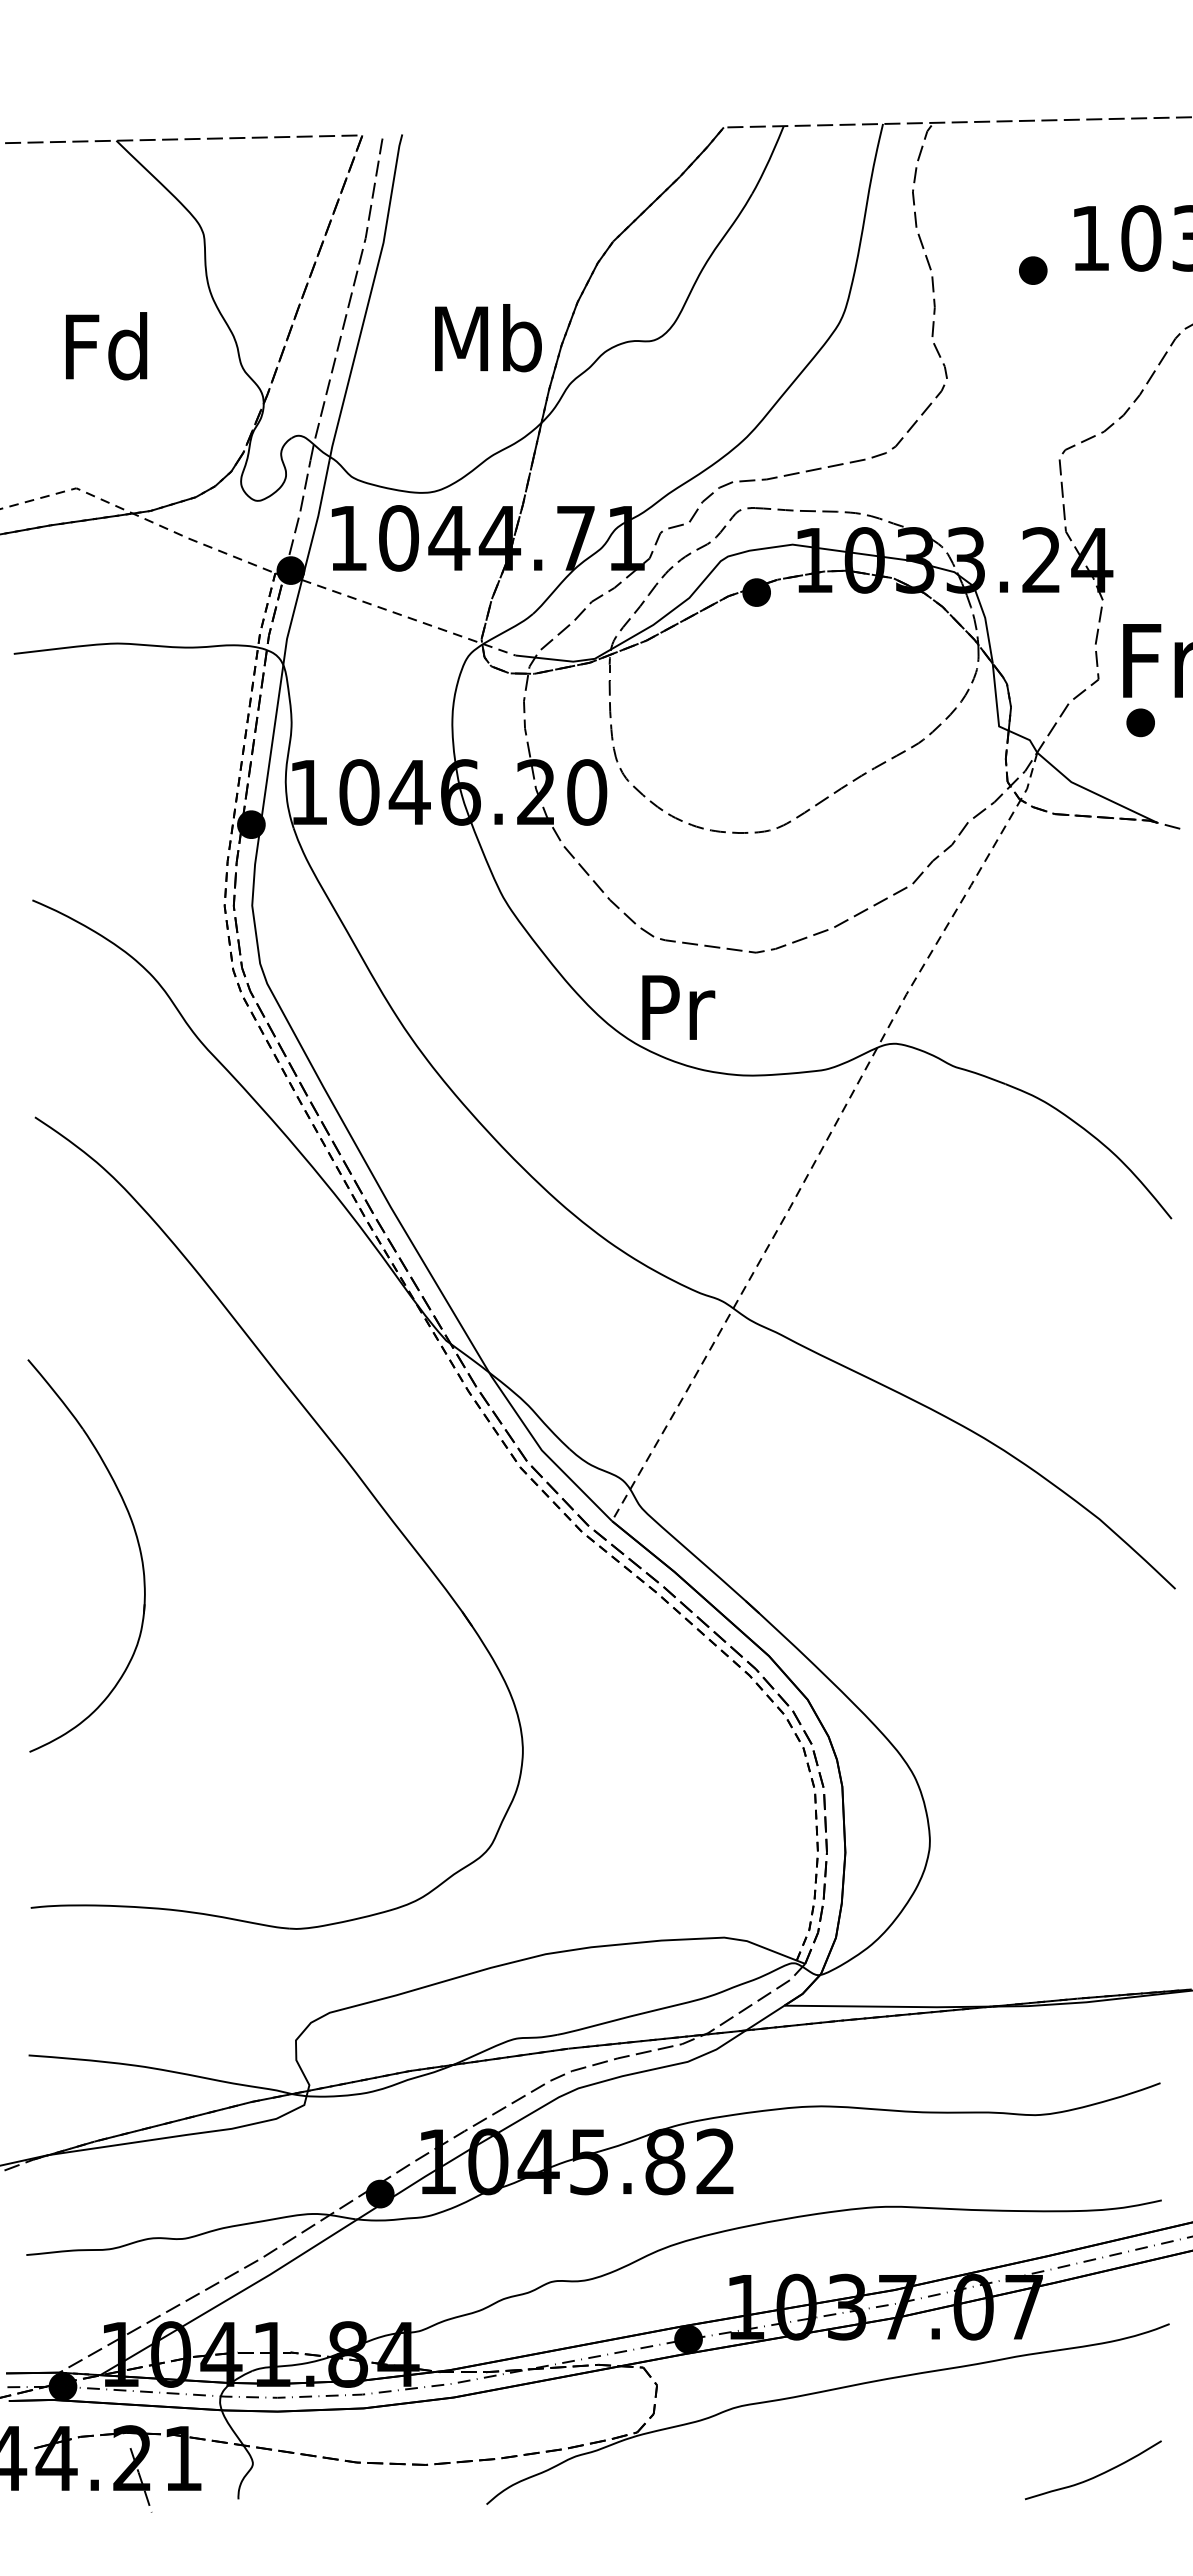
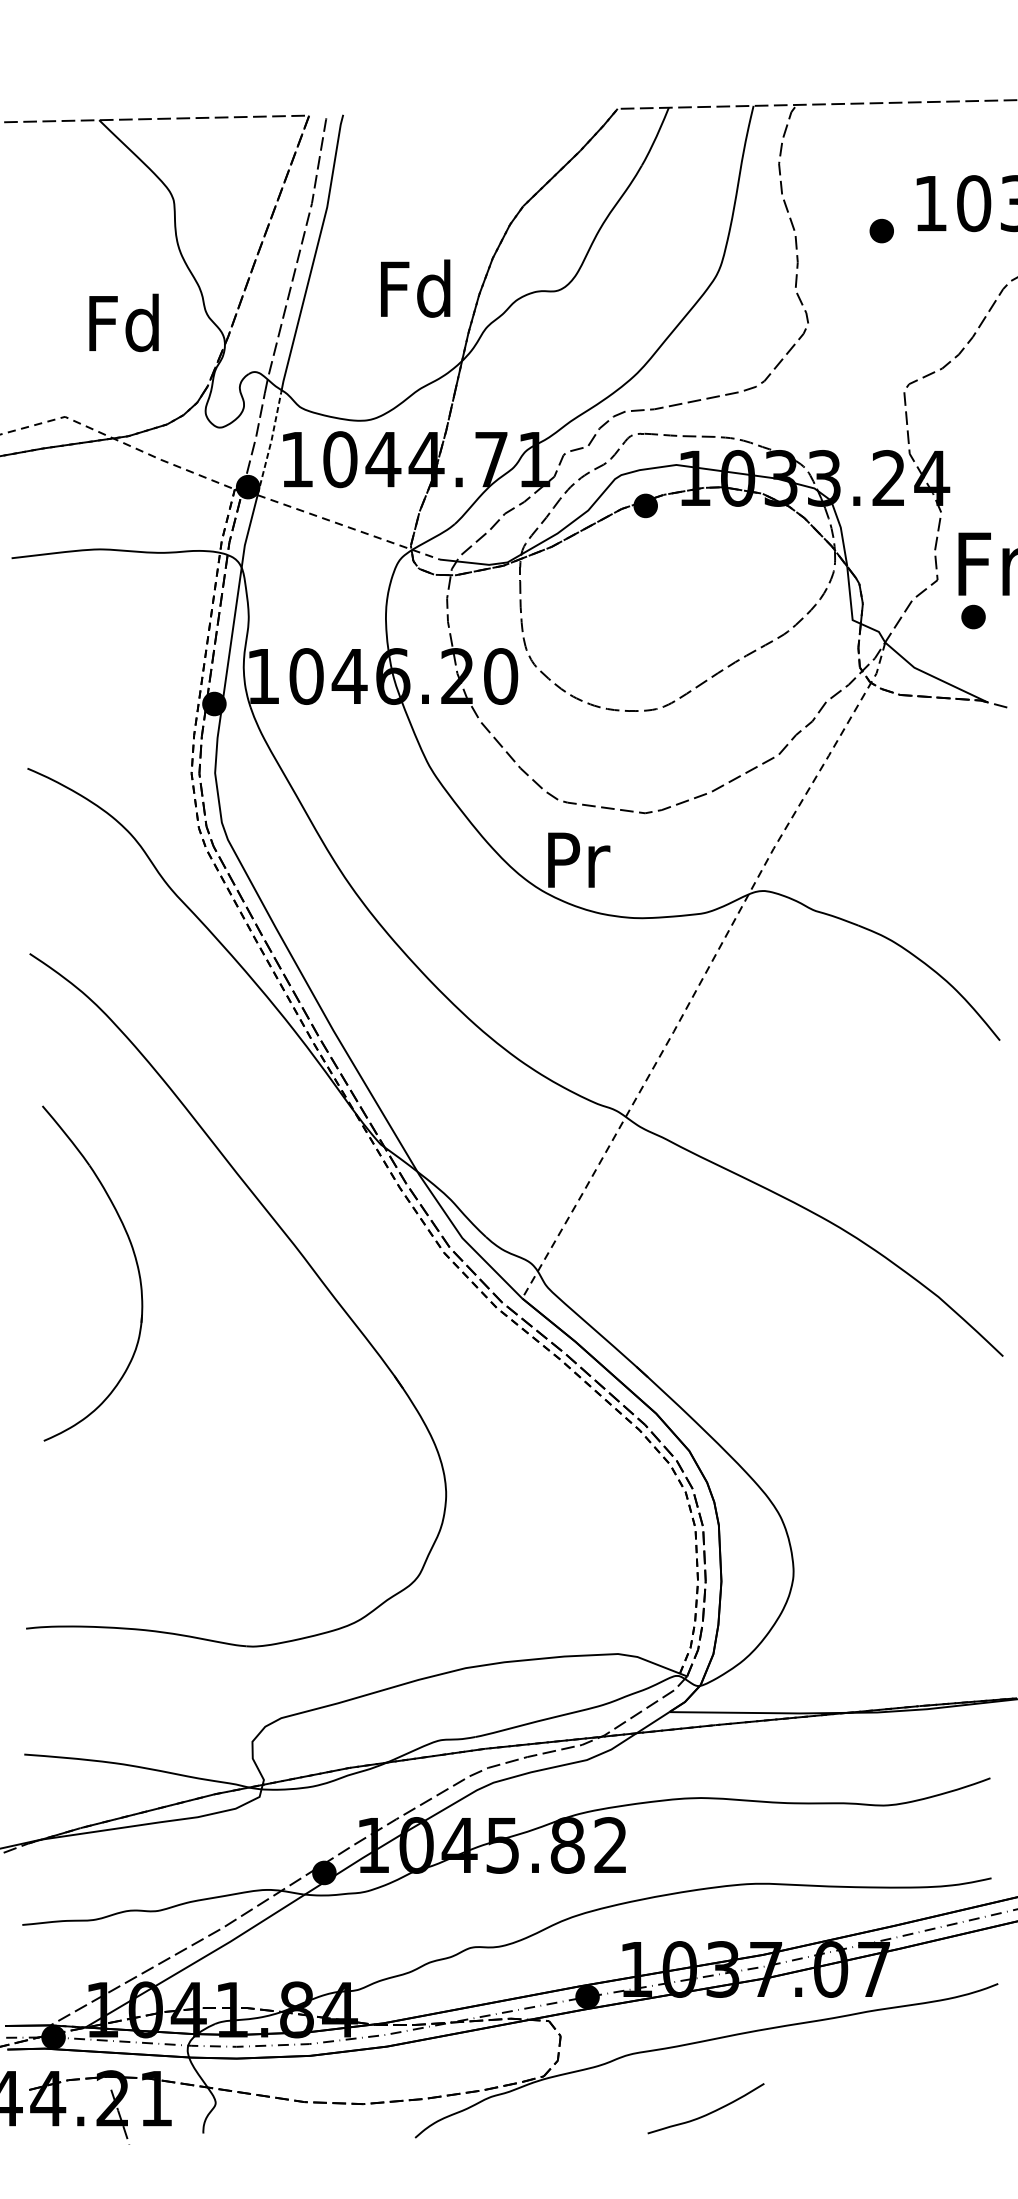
text: (488, 338) -> (416, 289), Mb -> Fd
text: (106, 346) -> (124, 323), moved
line: (317, 519) -> (270, 443), solid -> dashed
part: (136, 1540) -> (135, 1260), moved
curve: (1093, 2476) -> (706, 2114), moved

